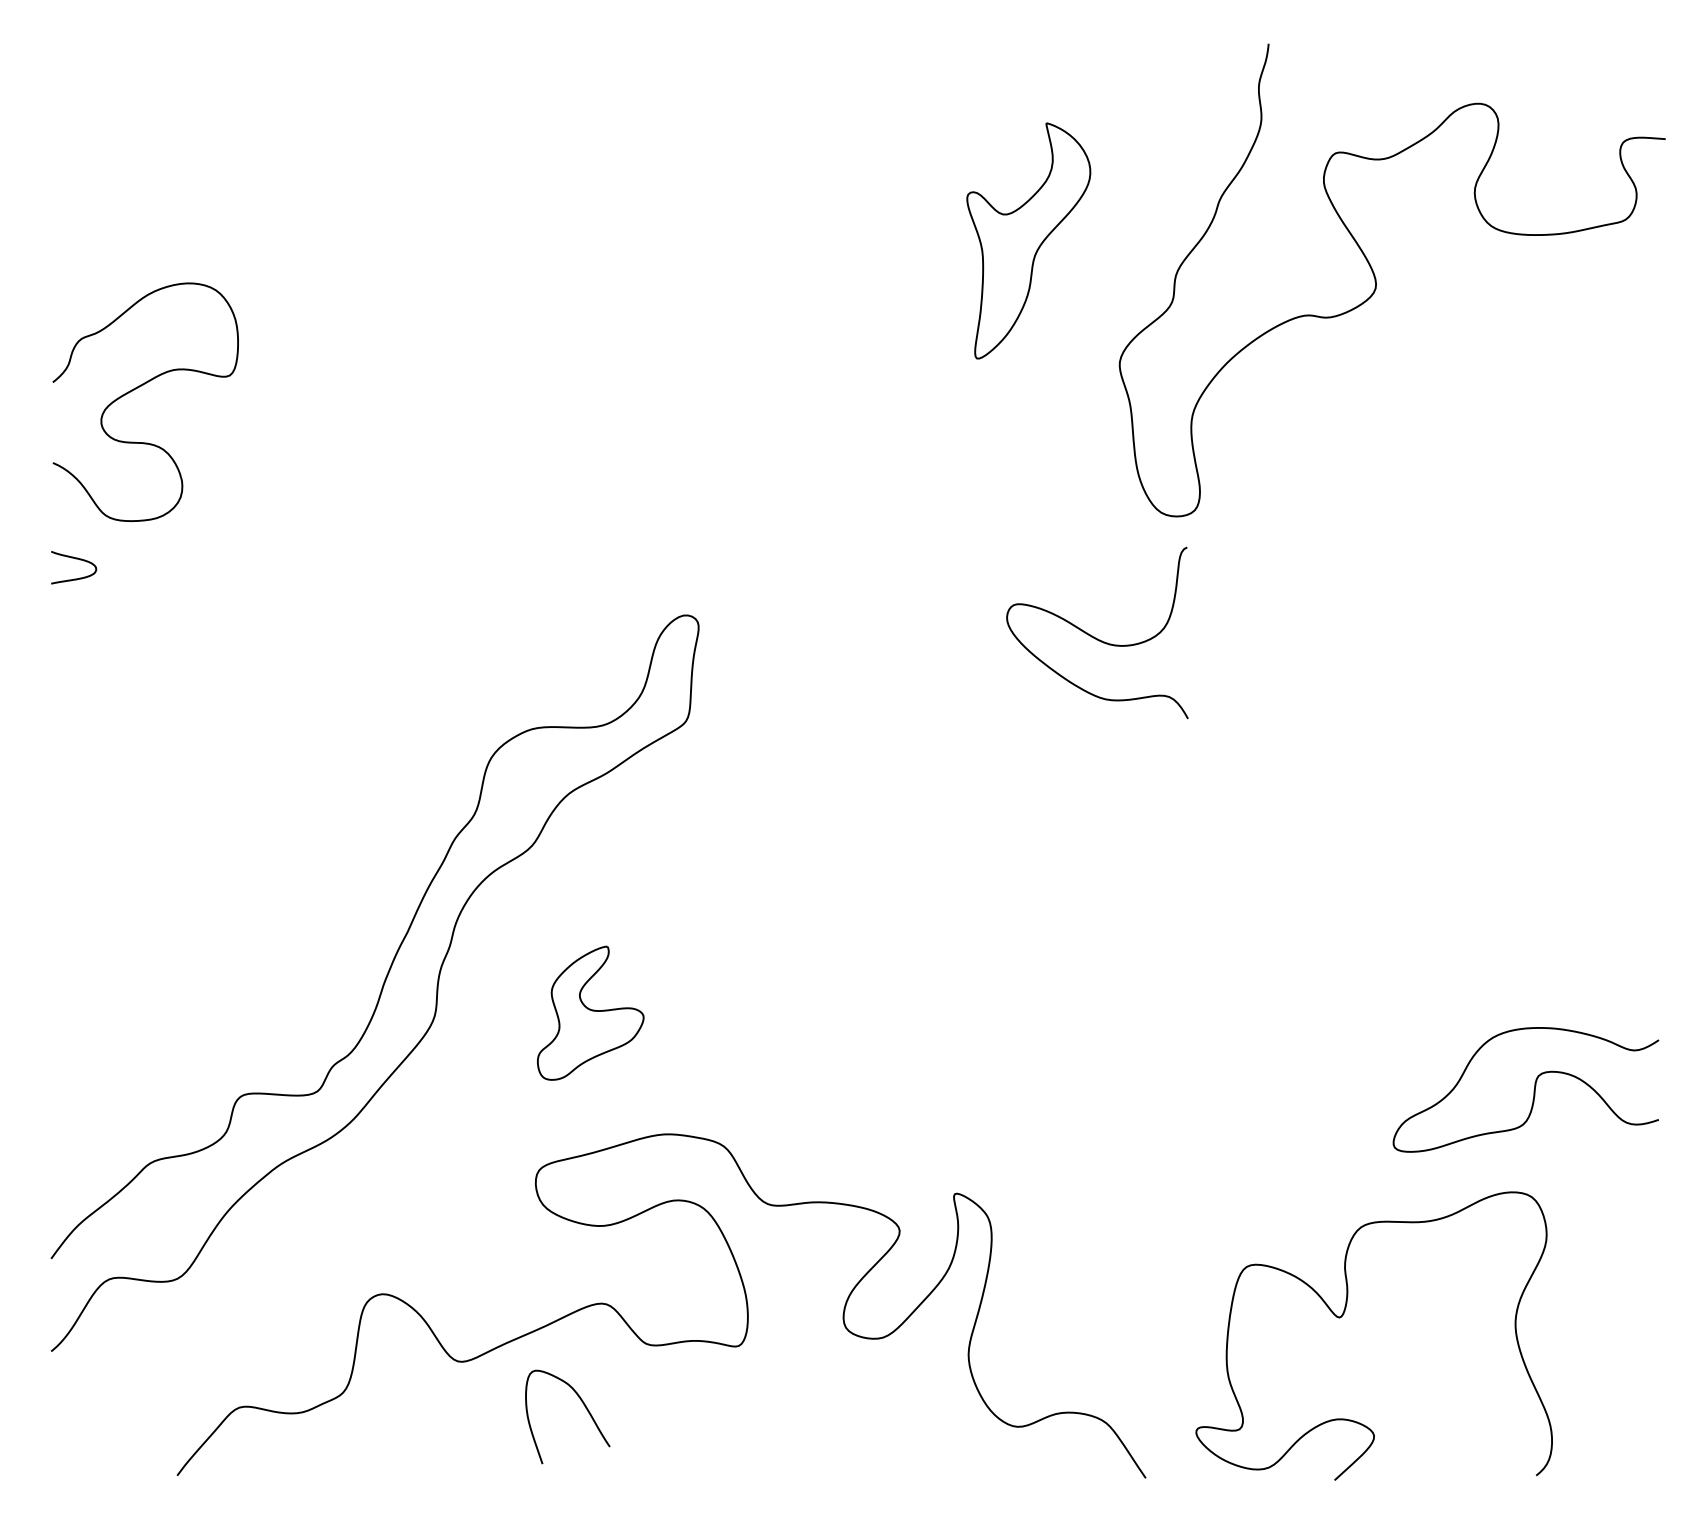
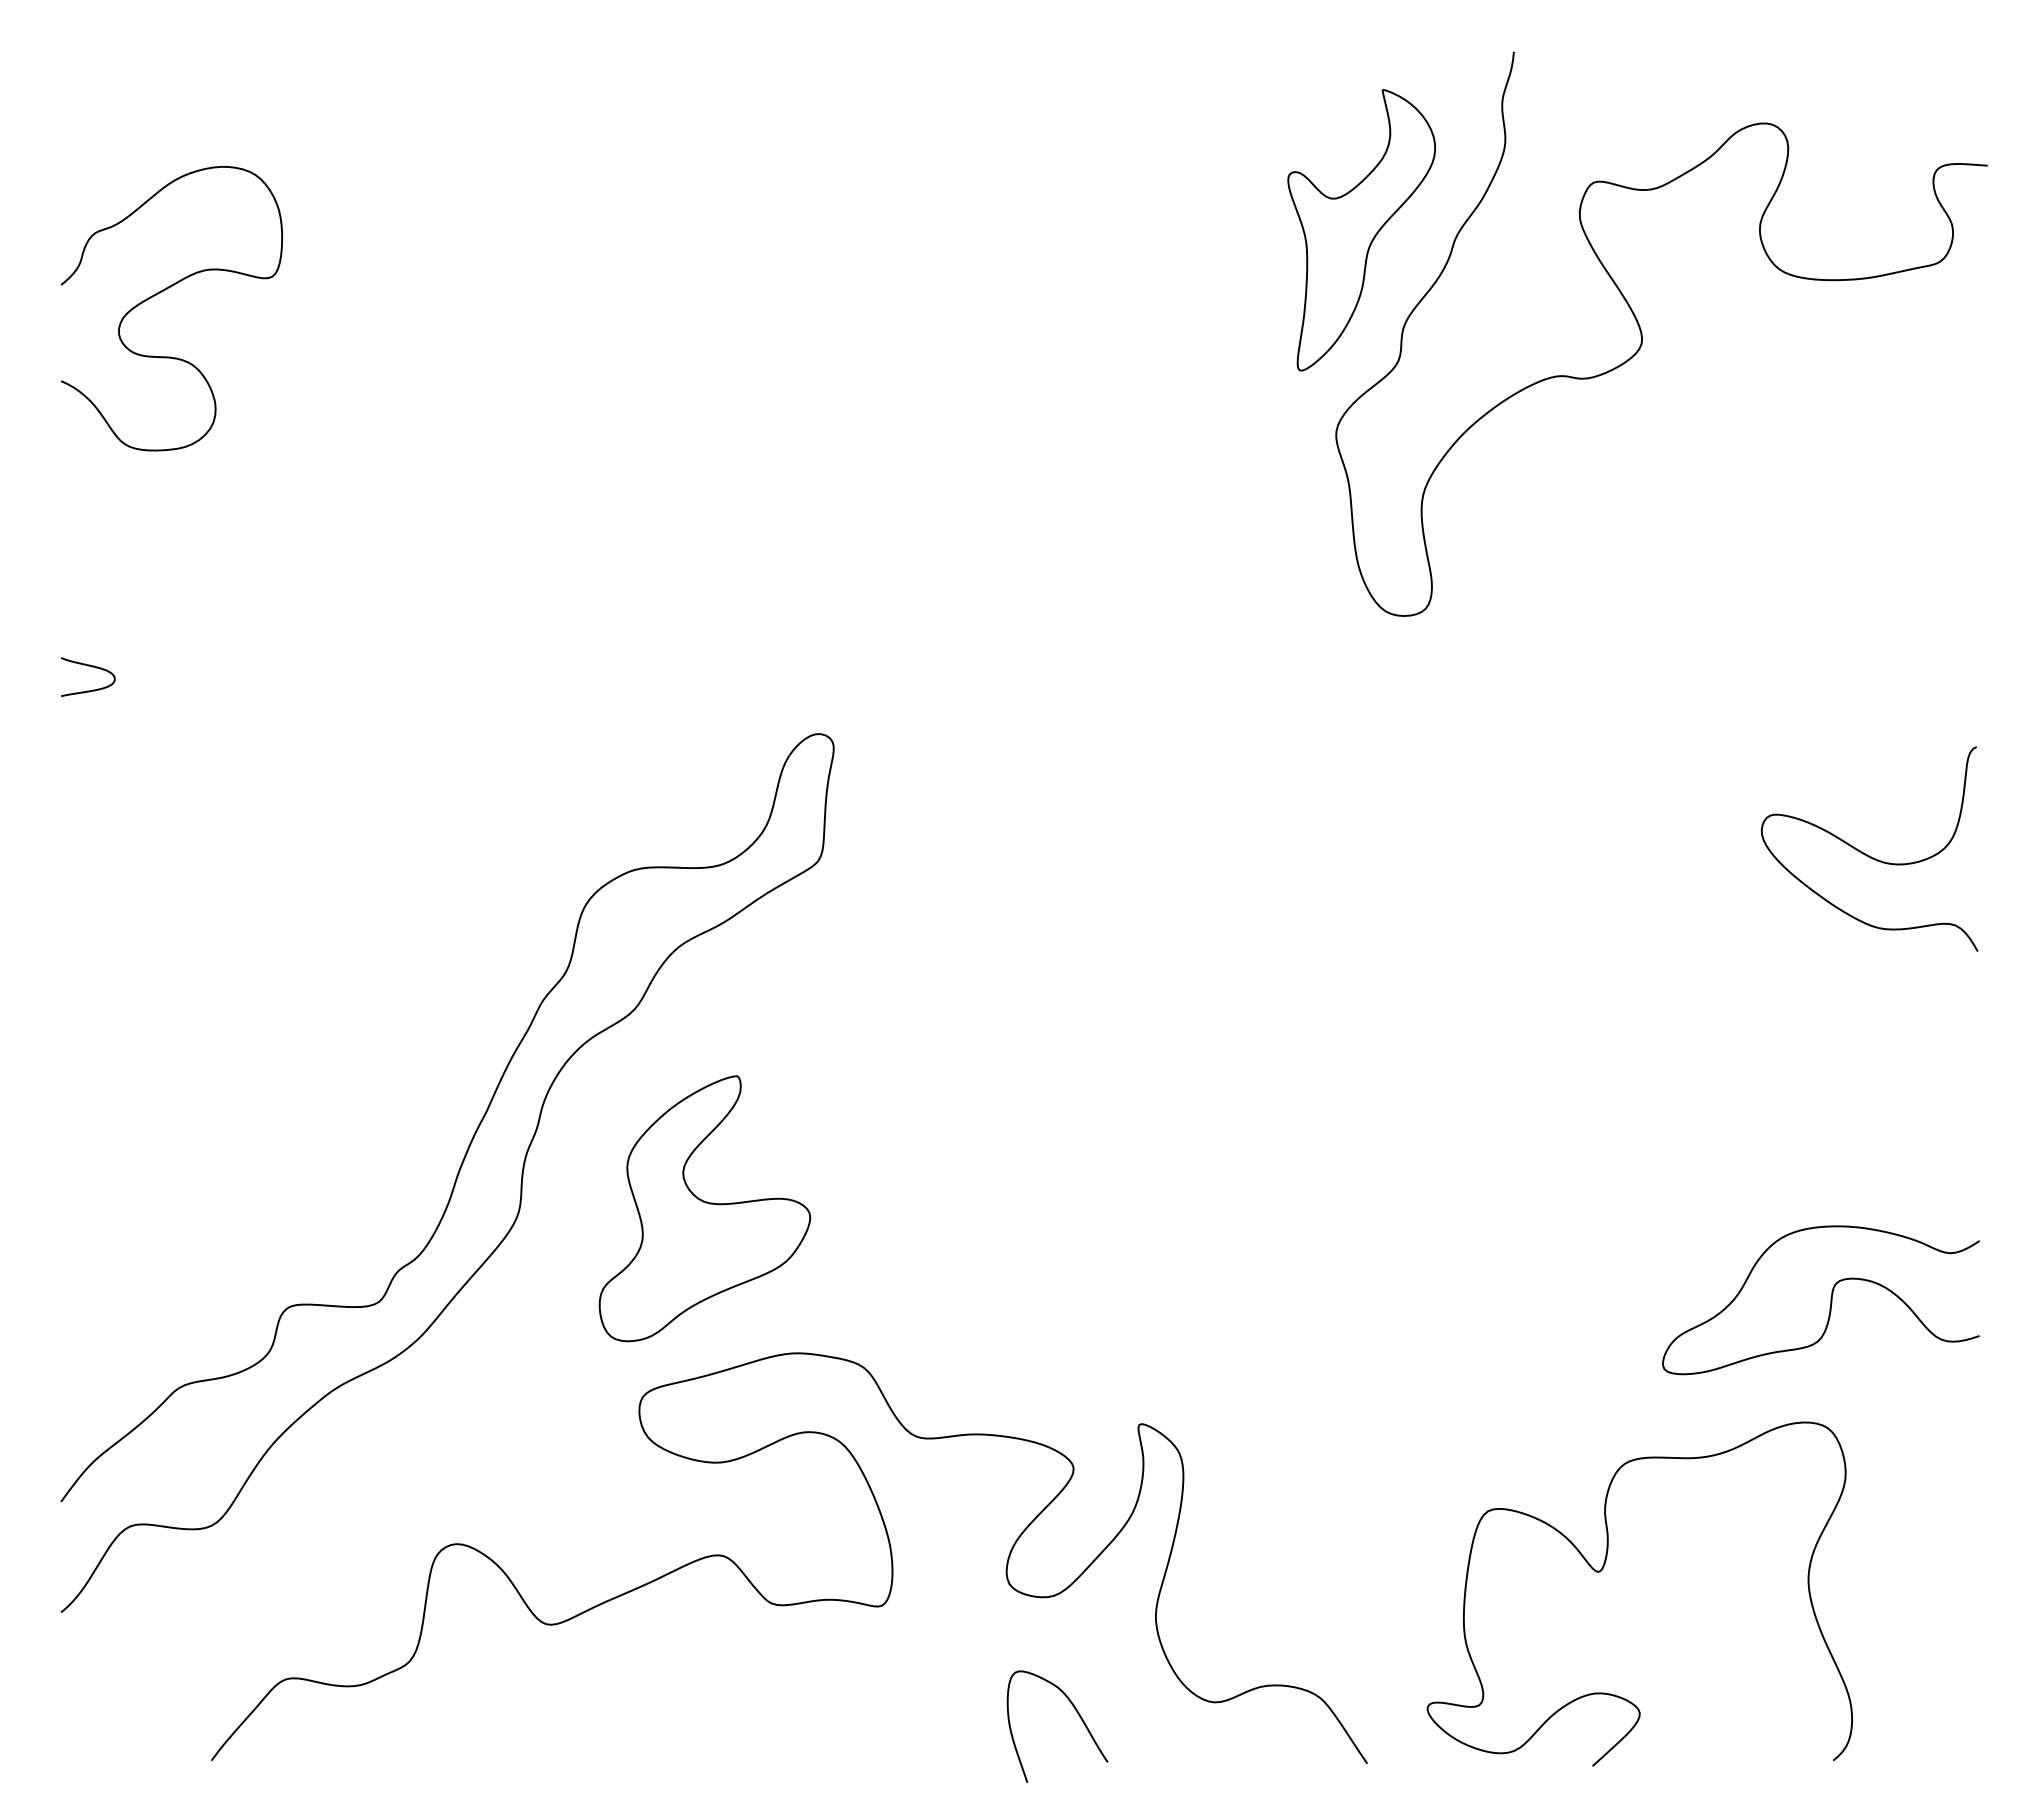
part: (1028, 241) -> (1361, 230), moved
part: (136, 389) -> (160, 293), moved
curve: (1095, 637) -> (1867, 854), moved
part: (590, 1012) -> (704, 1208), size x1.67
curve: (583, 1405) -> (1076, 1712), moved

